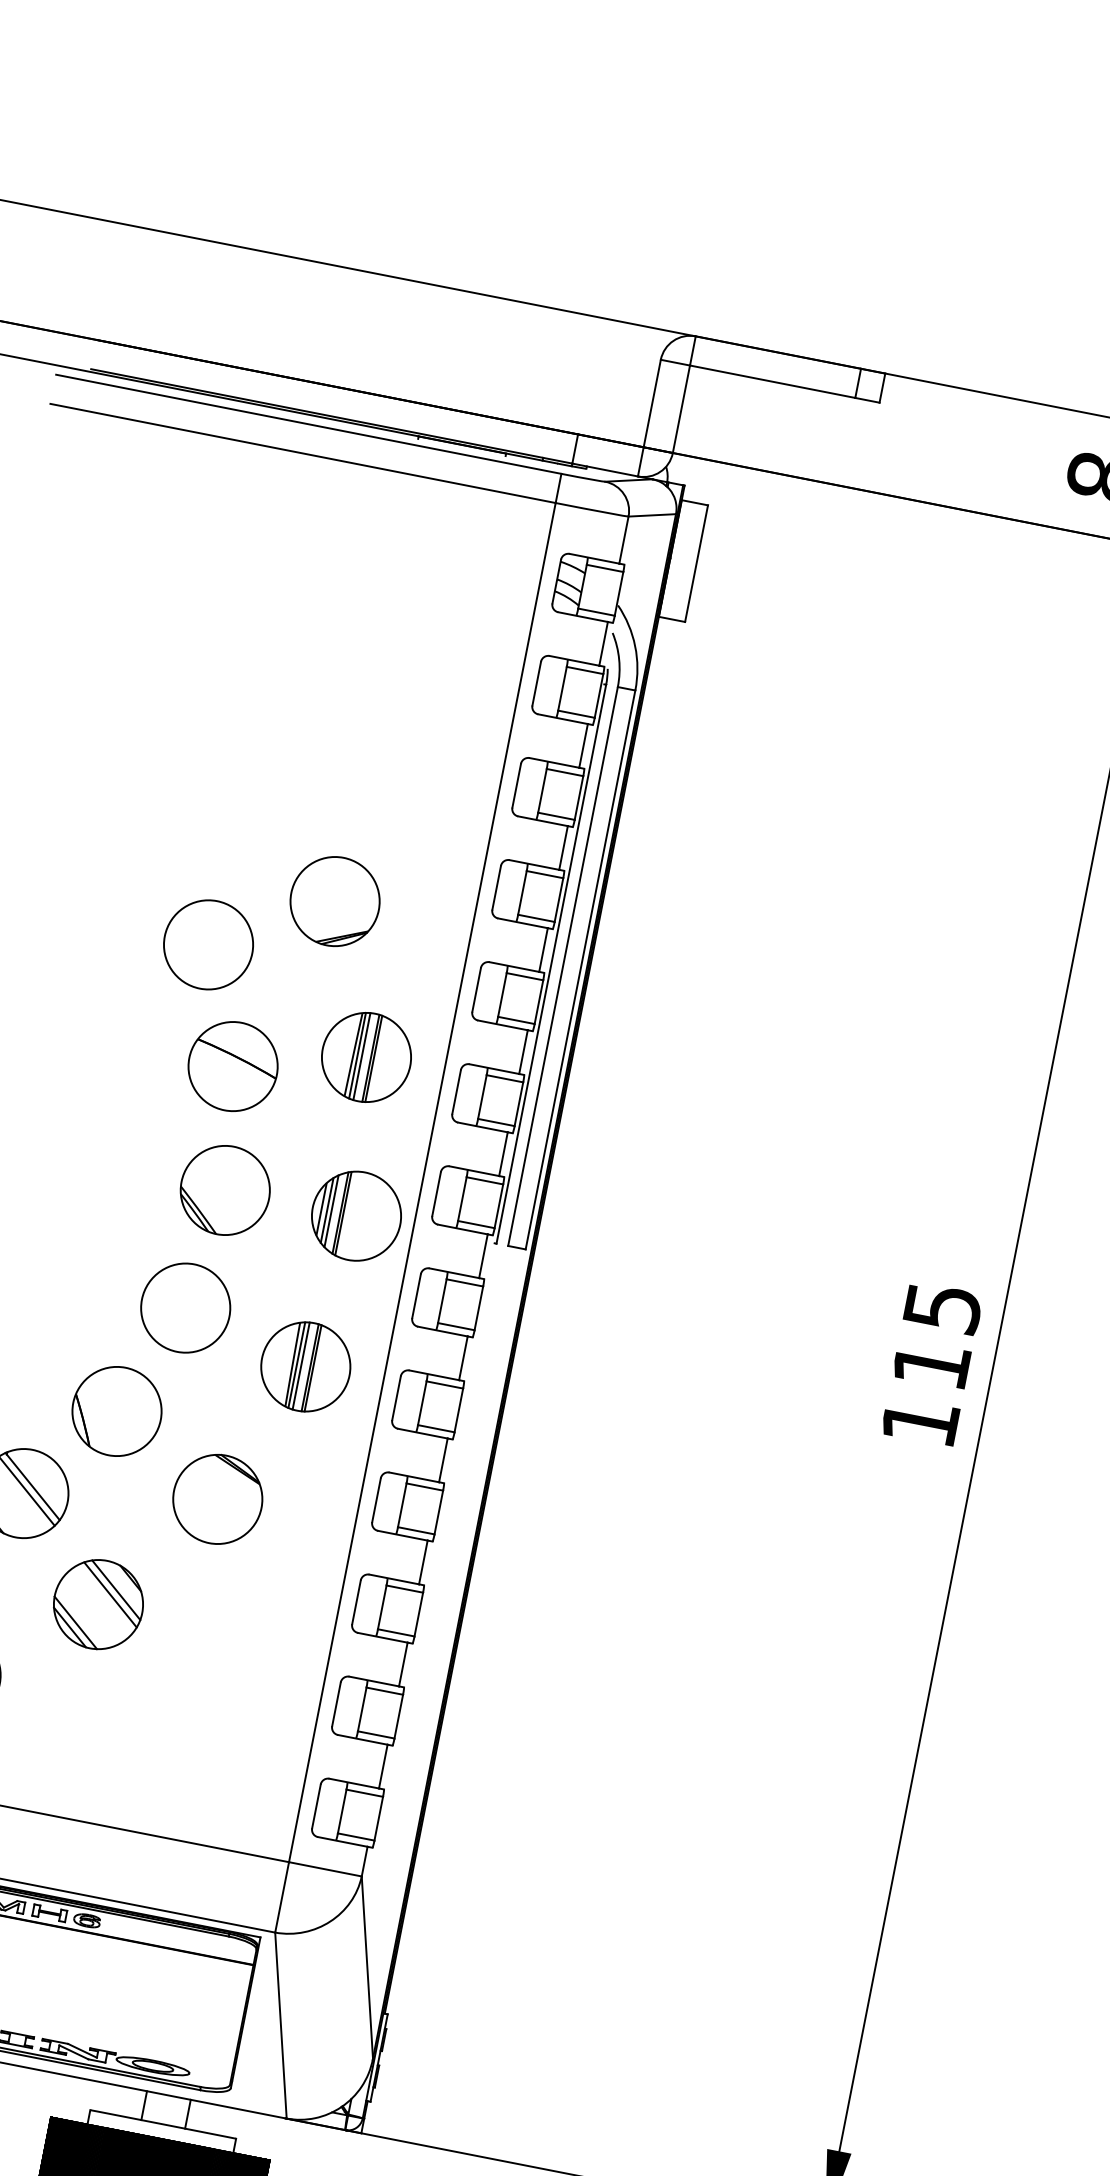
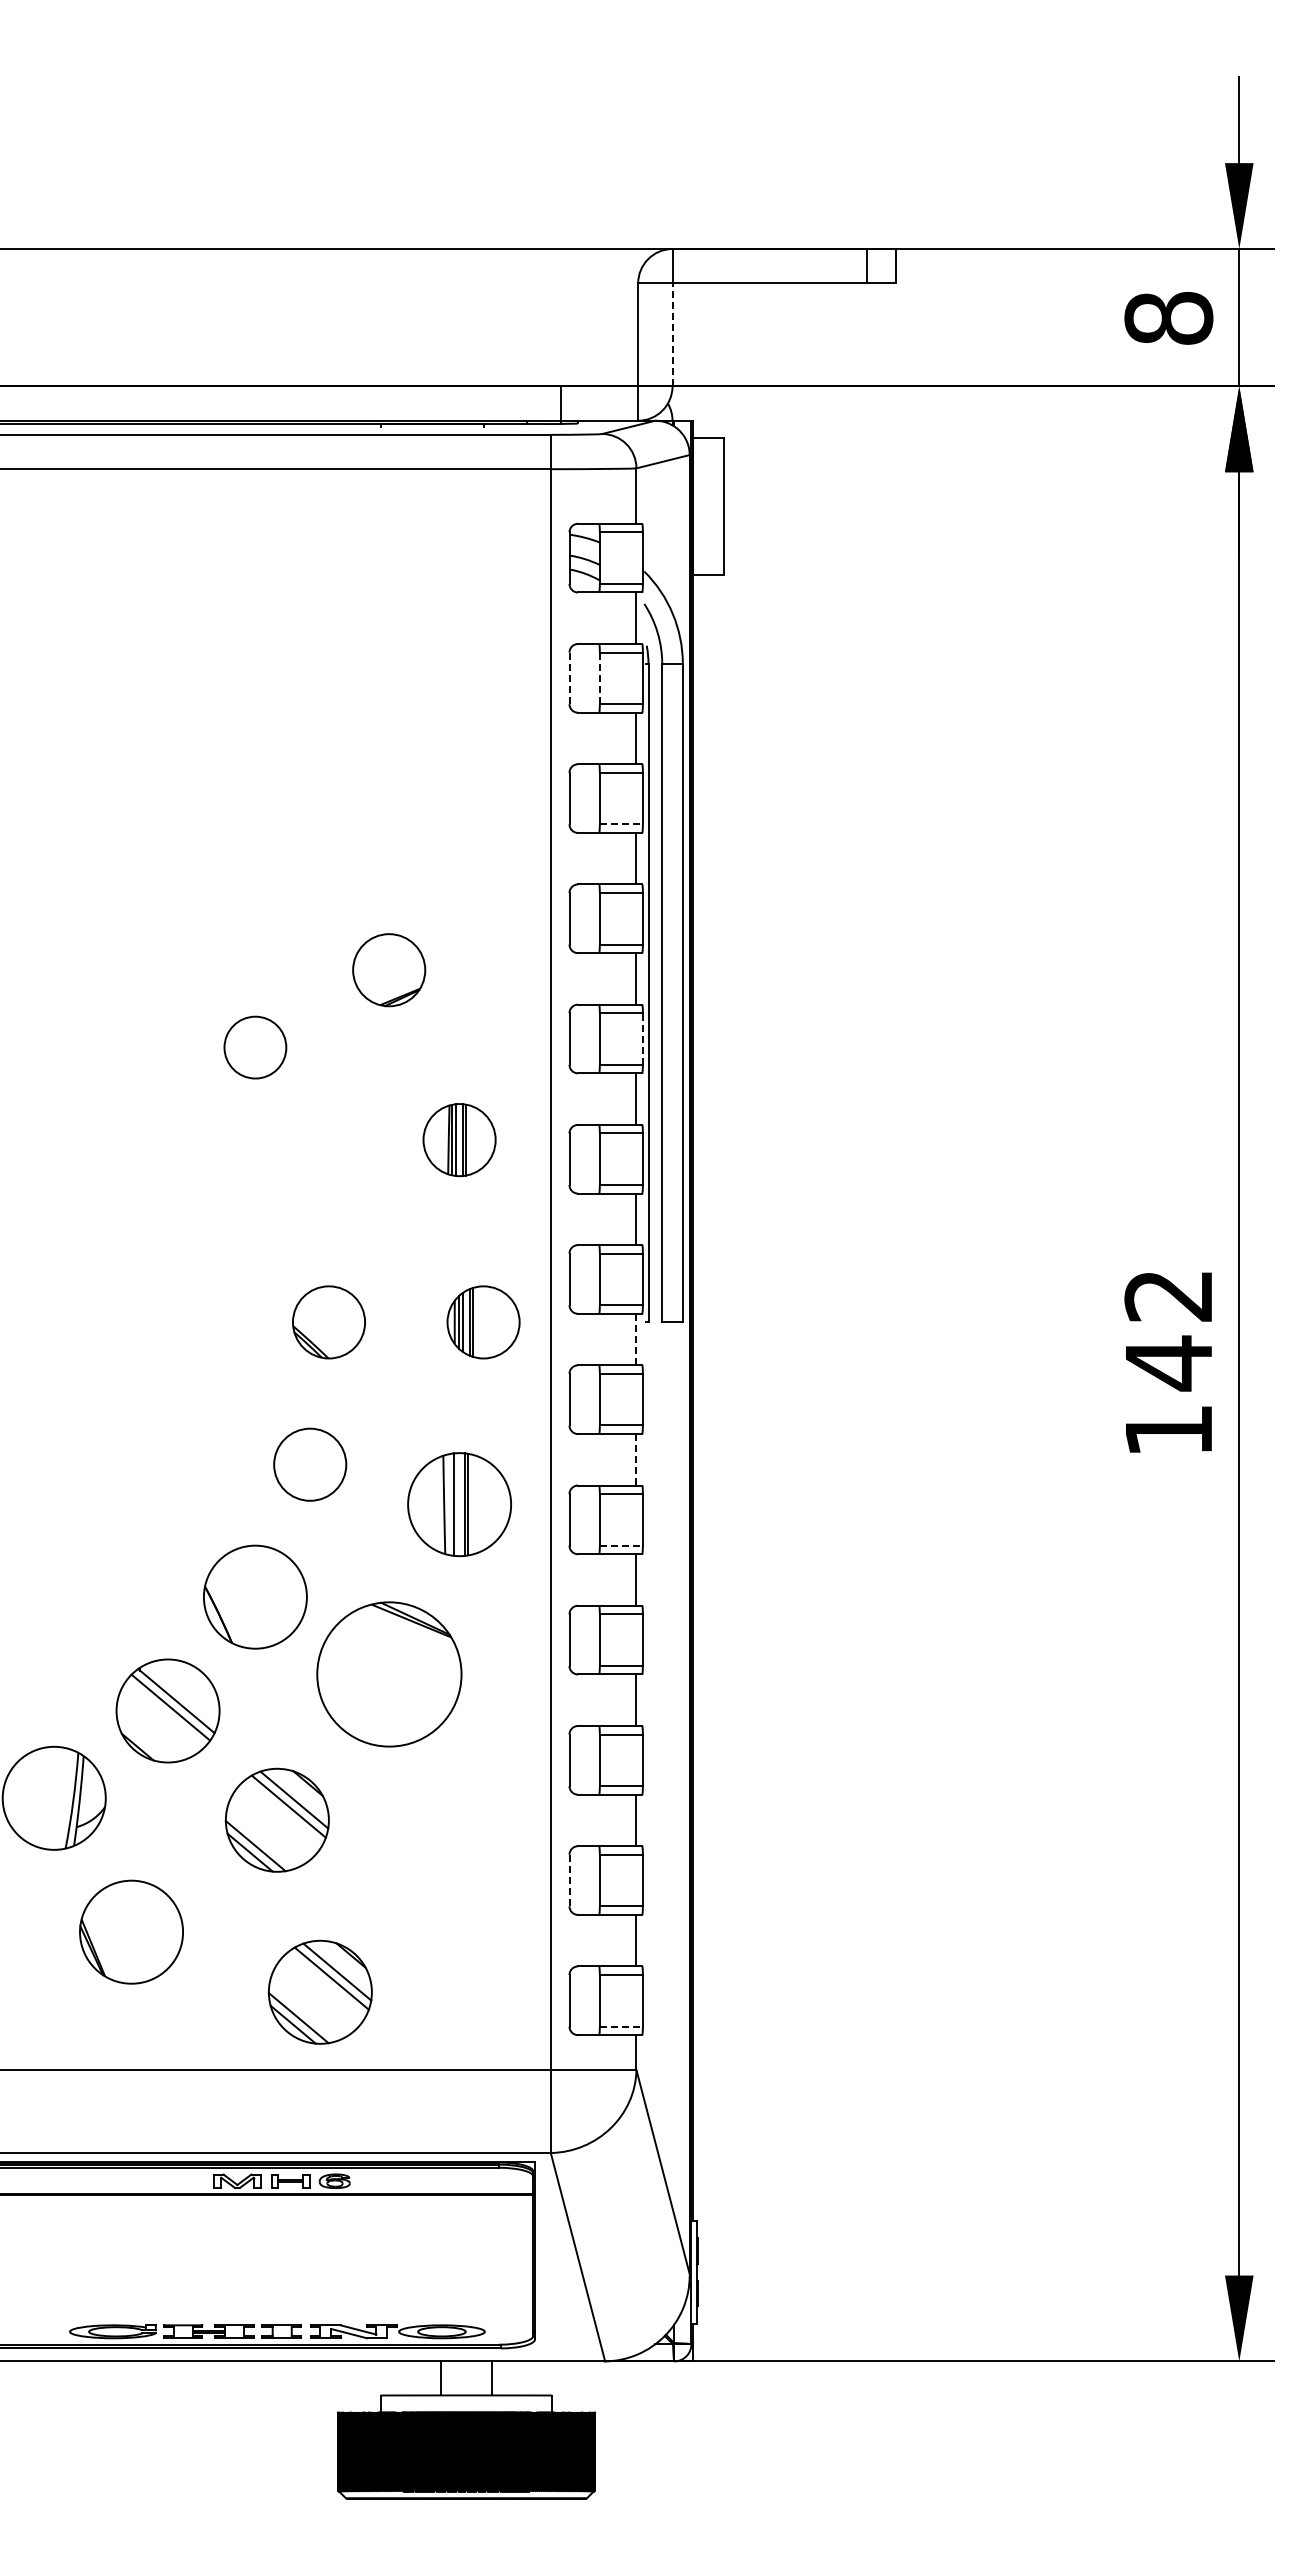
line: (681, 408) -> (672, 334), solid -> dashed
line: (536, 683) -> (569, 678), solid -> dashed
line: (562, 688) -> (599, 678), solid -> dashed
line: (556, 816) -> (621, 824), solid -> dashed
part: (334, 900) -> (388, 969), size x0.7
circle: (207, 944) -> (254, 1047), size x0.6
line: (538, 1002) -> (642, 1039), solid -> dashed
part: (366, 1056) -> (459, 1139), size x0.7
part: (232, 1065) -> (309, 1179), removed
part: (224, 1190) -> (328, 1322), size x0.7
part: (356, 1216) -> (483, 1322), size x0.7
line: (483, 1256) -> (636, 1339), solid -> dashed
circle: (185, 1307) -> (309, 1464), size x0.7
text: (936, 1338) -> (1168, 1331), 115 -> 142
line: (463, 1358) -> (636, 1459), solid -> dashed
line: (297, 1365) -> (449, 1504), removed
line: (436, 1428) -> (621, 1545), solid -> dashed
part: (217, 1499) -> (388, 1674), size x1.4
line: (336, 1704) -> (569, 1880), solid -> dashed
part: (105, 1756) -> (319, 1991), added
line: (356, 1836) -> (621, 2026), solid -> dashed

